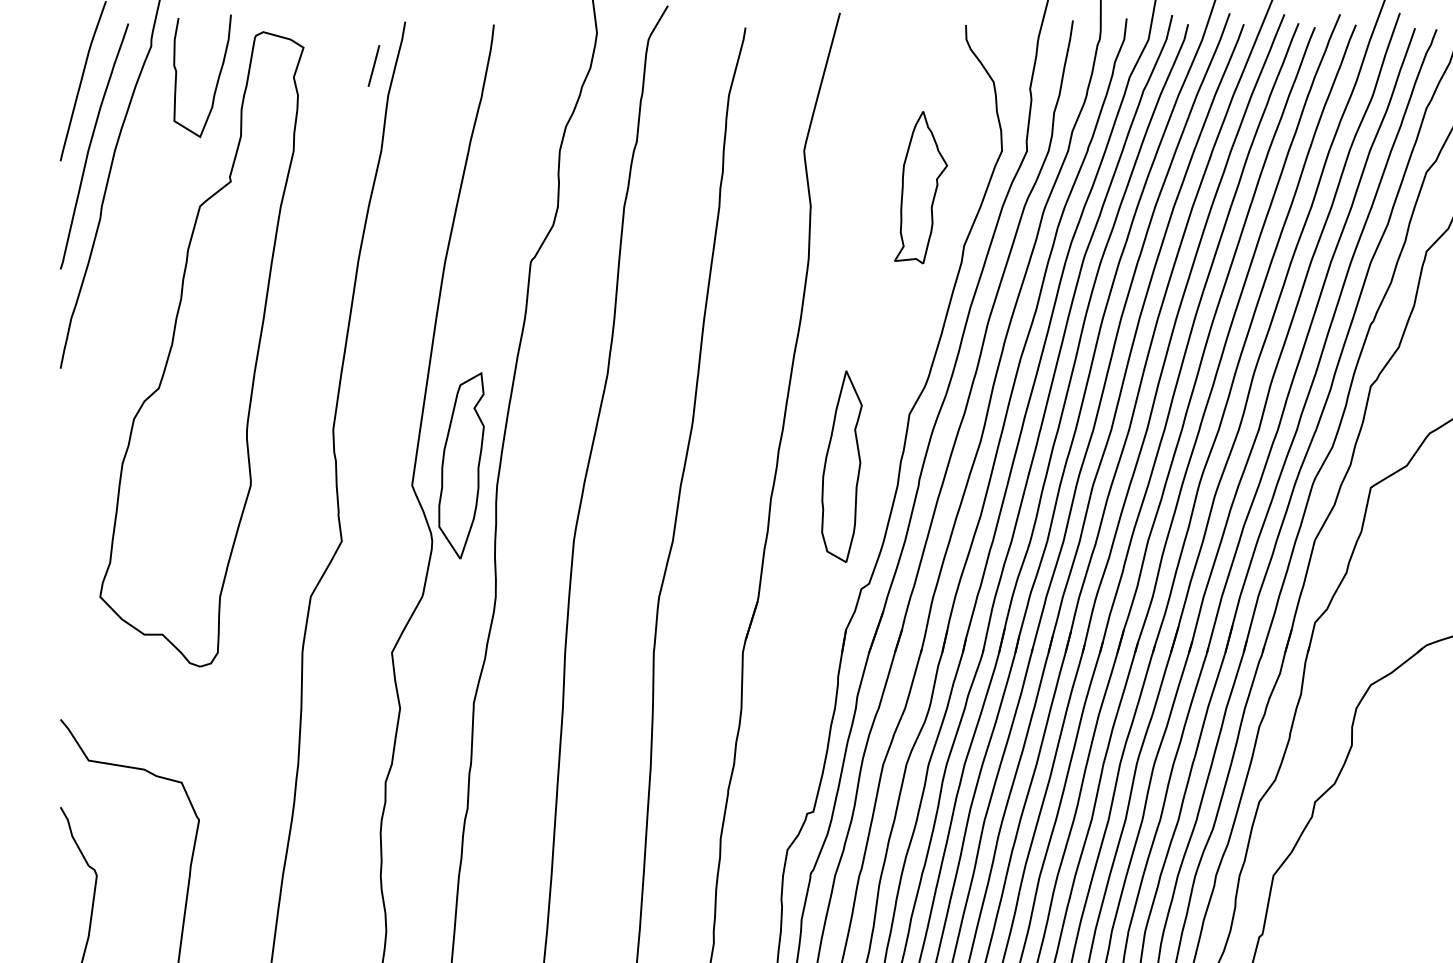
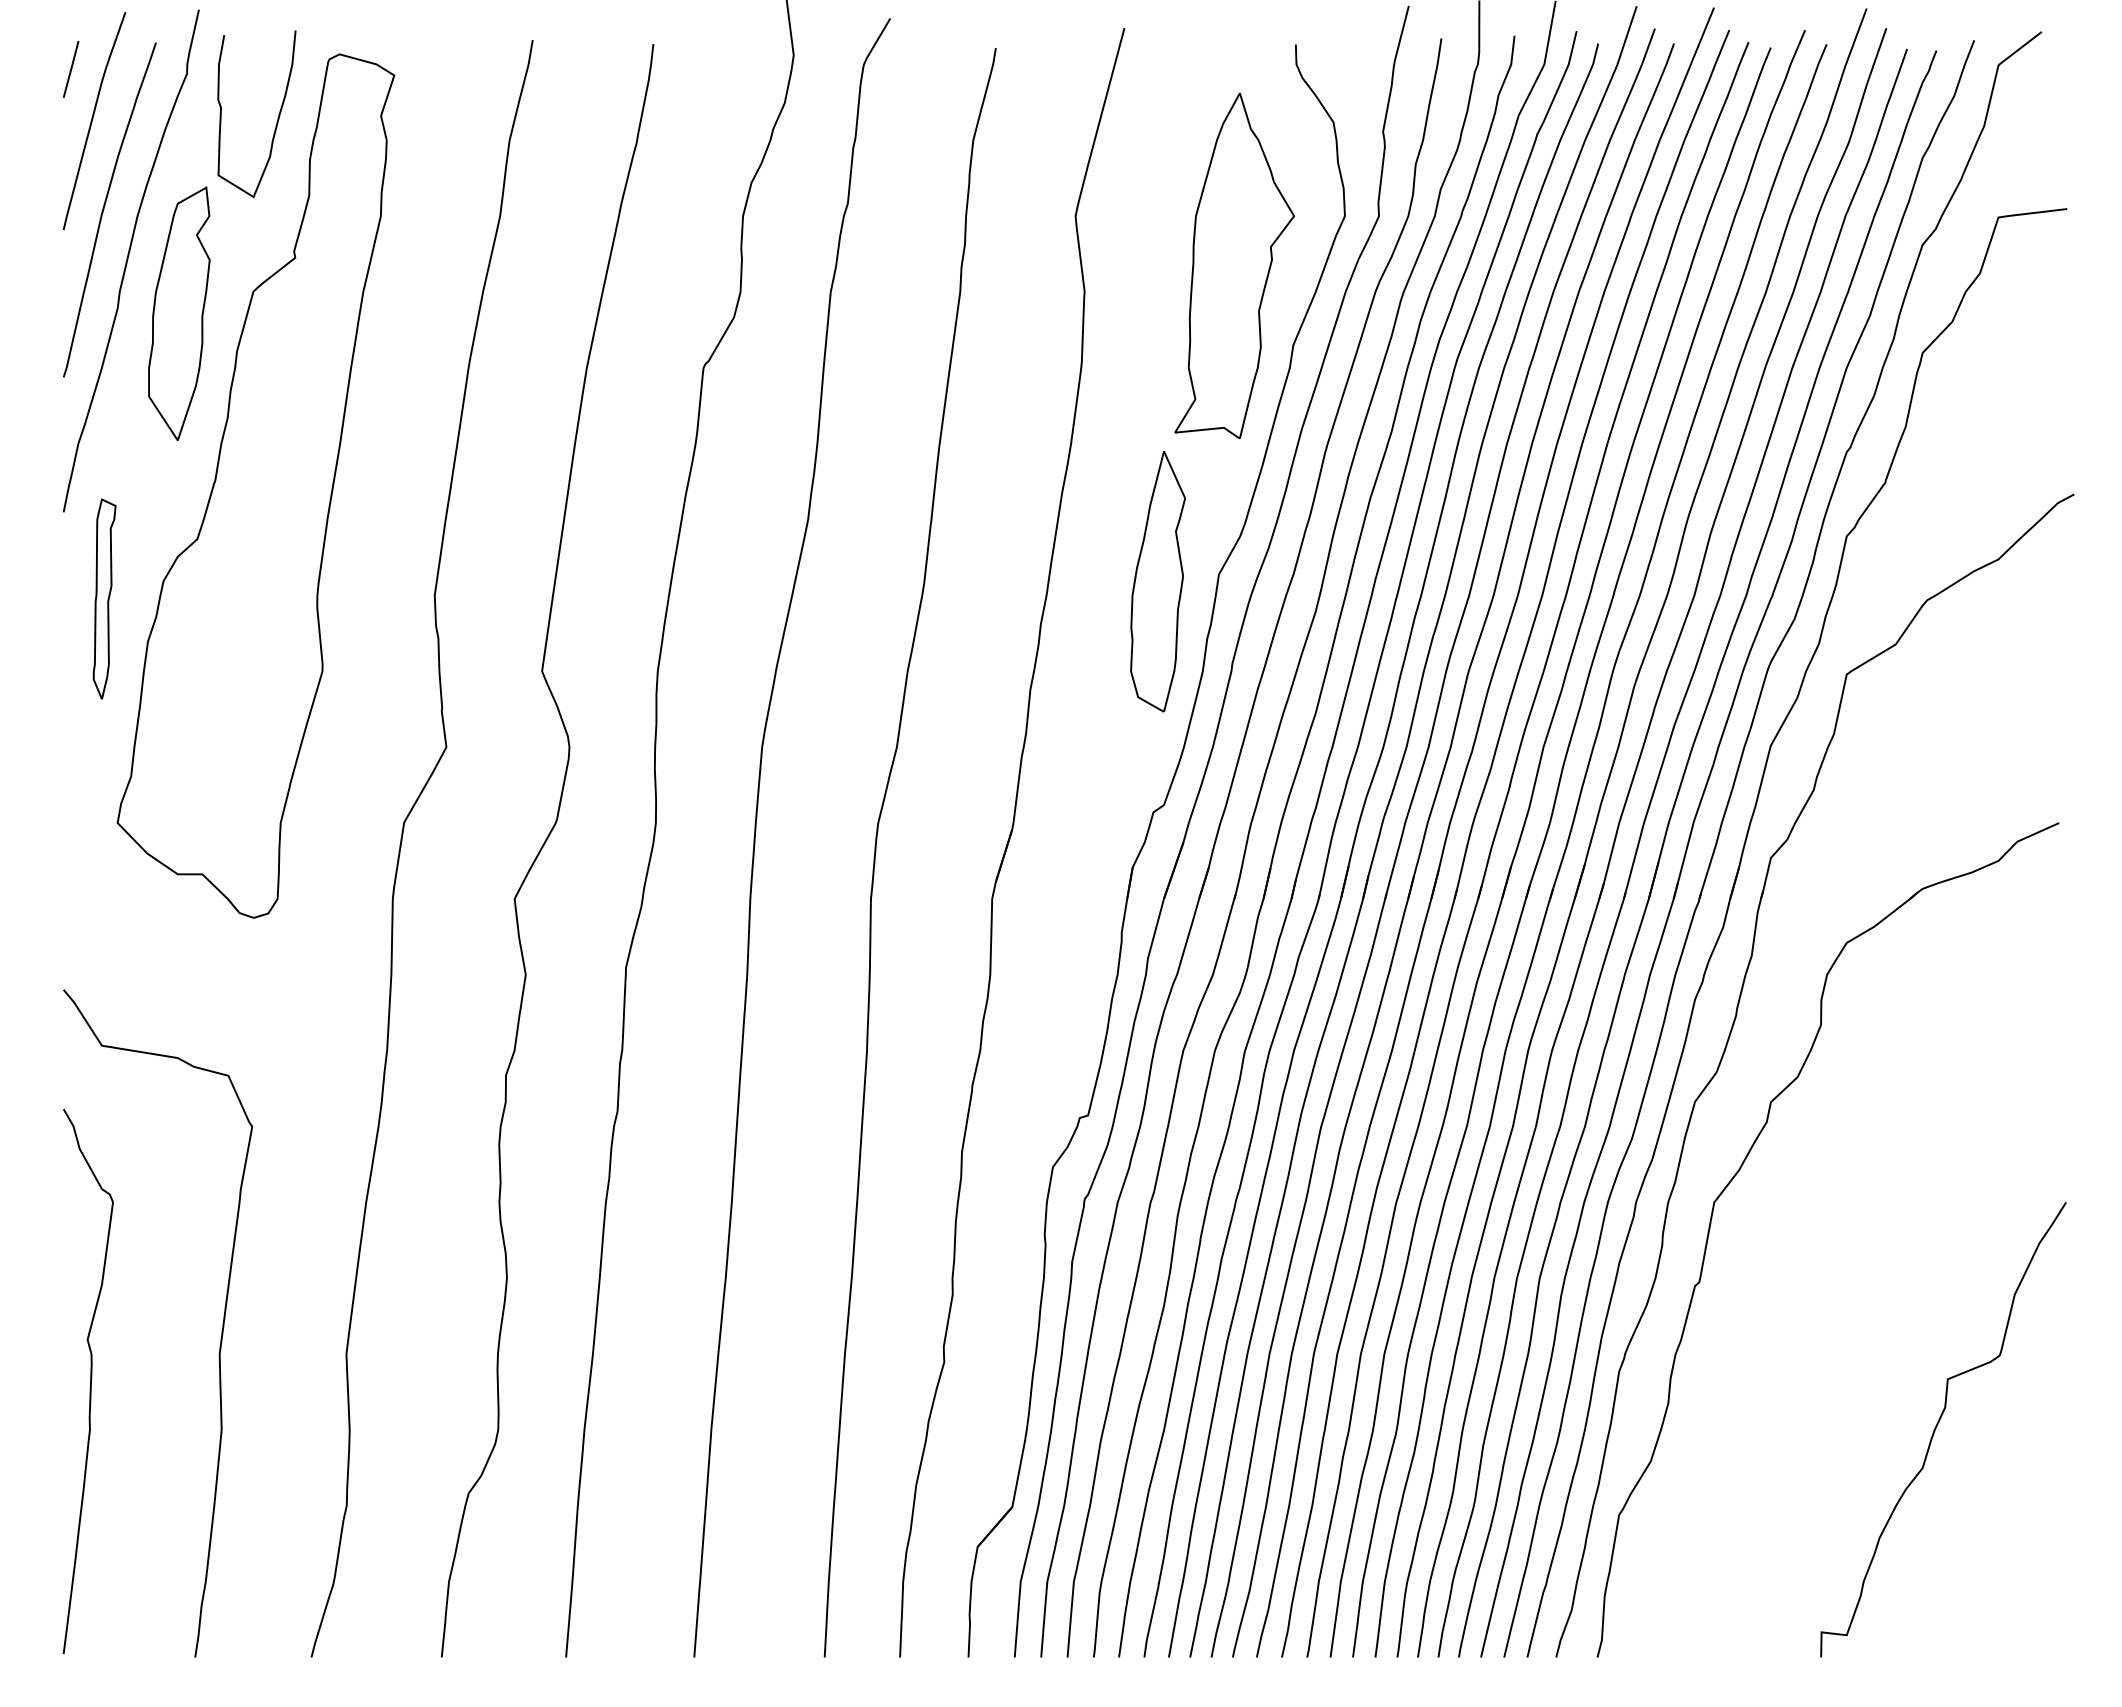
line: (373, 66) -> (70, 69), moved
part: (920, 187) -> (1234, 265), size x1.67
part: (90, 431) -> (104, 598), added
part: (461, 465) -> (179, 313), moved
part: (842, 466) -> (1158, 581), moved

